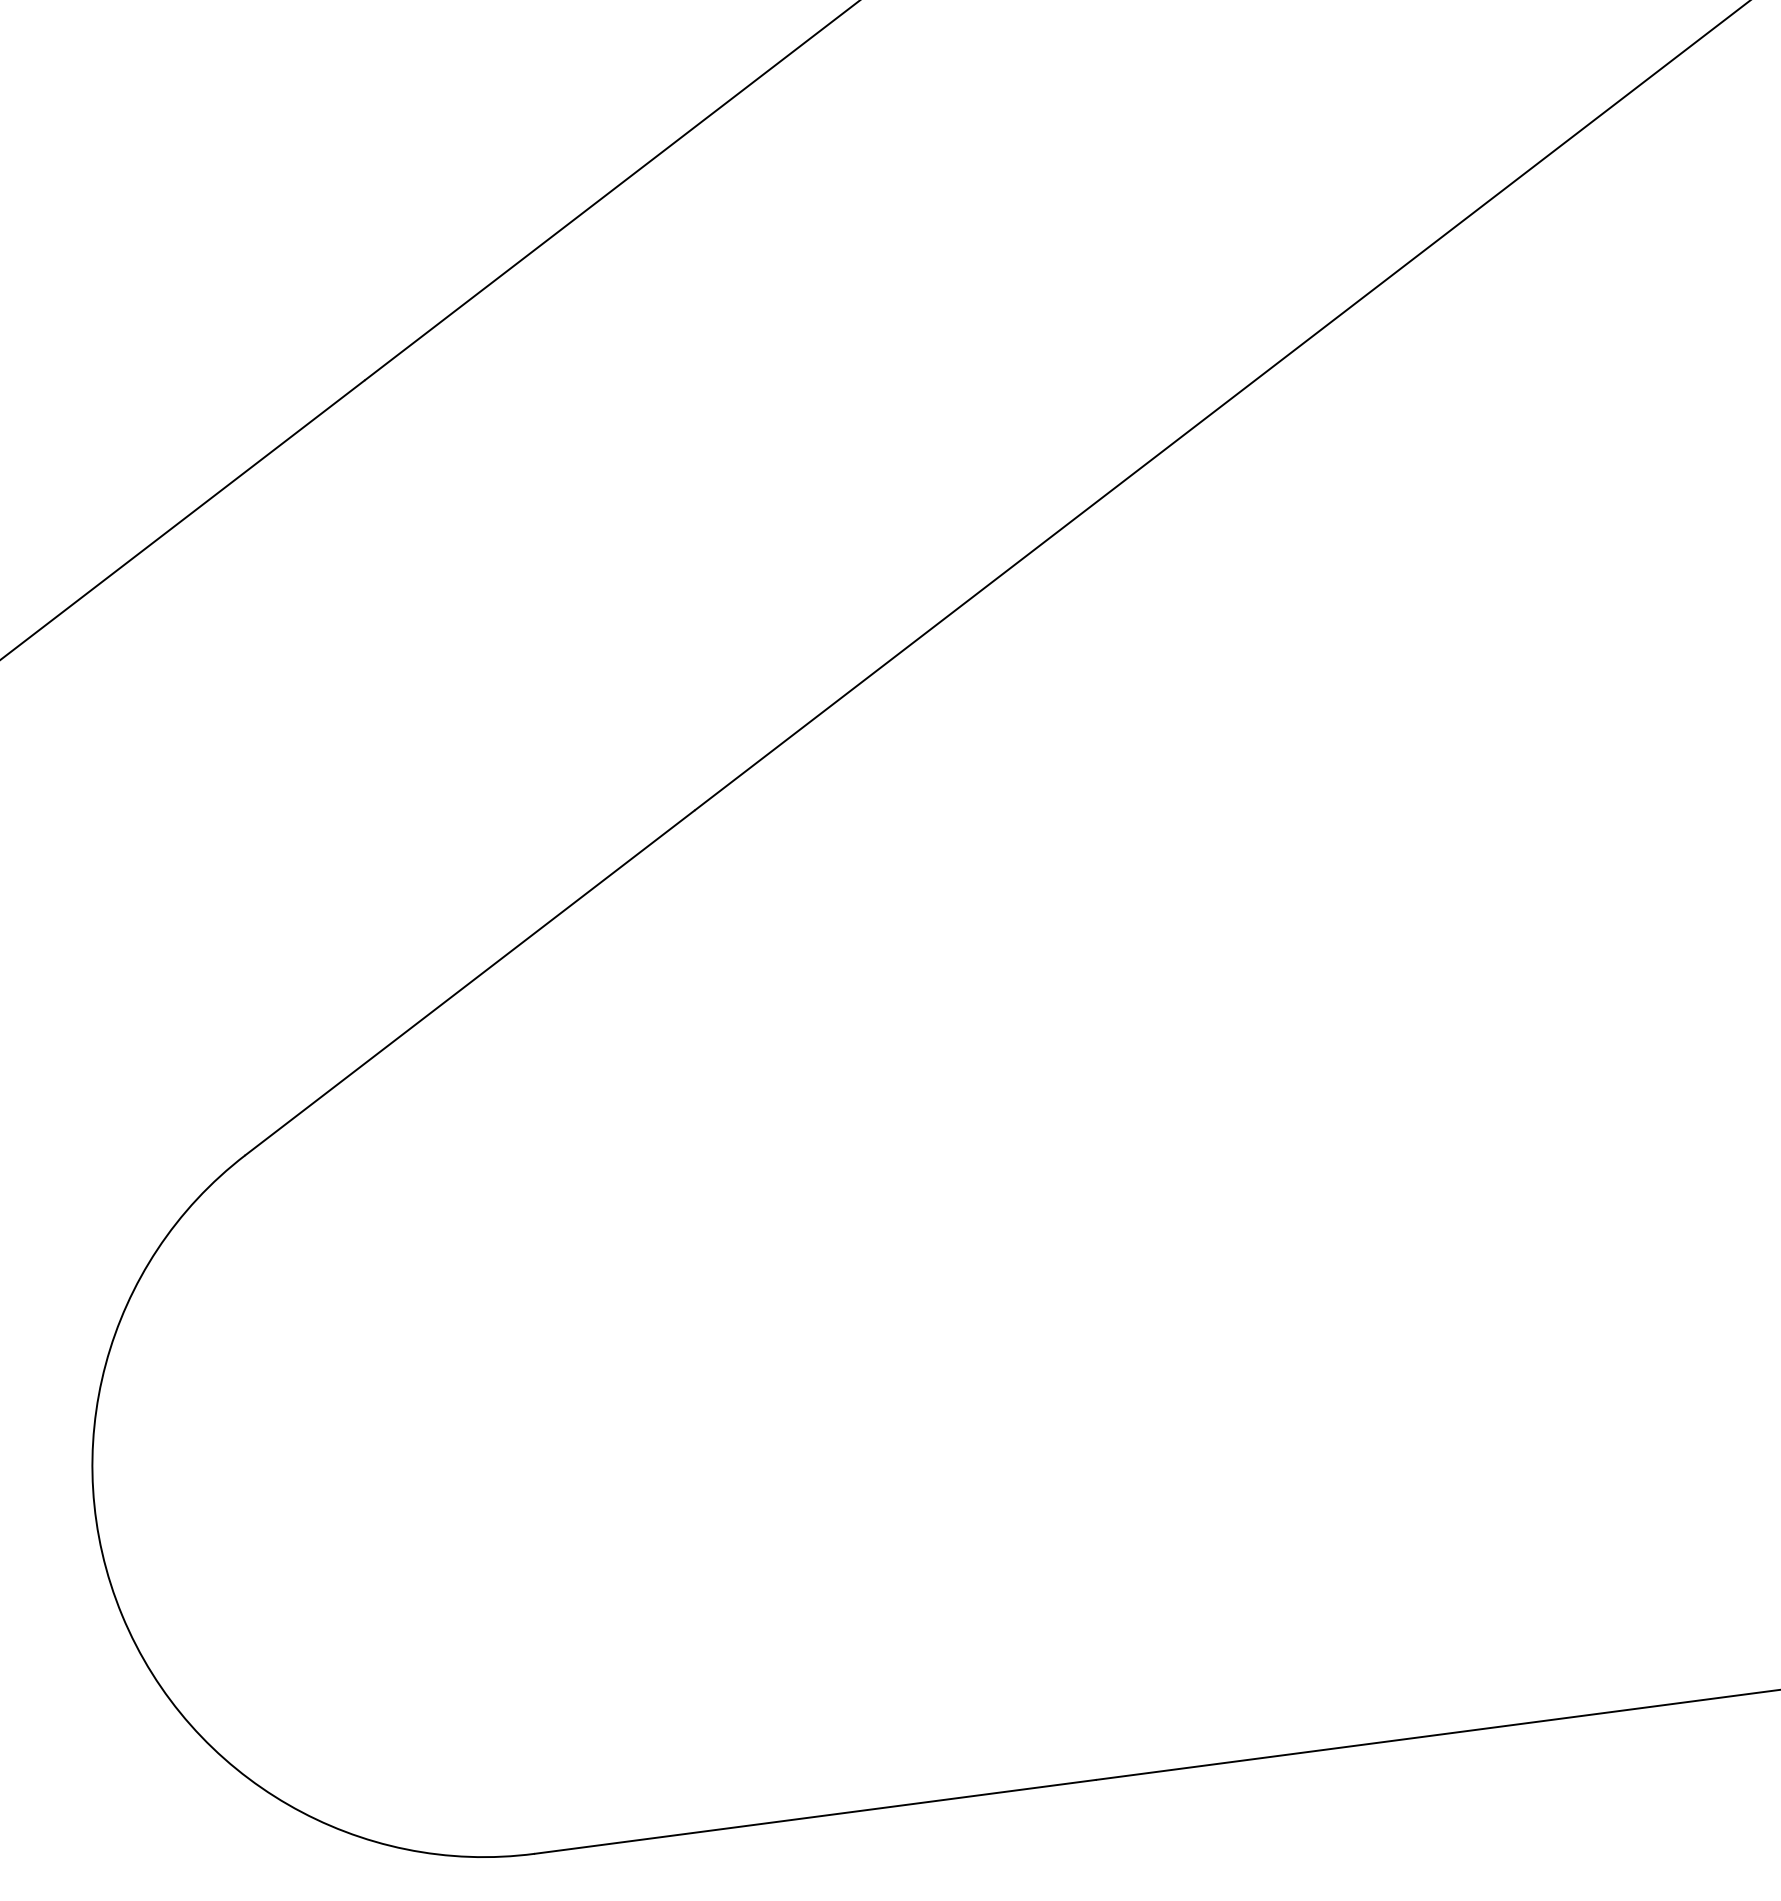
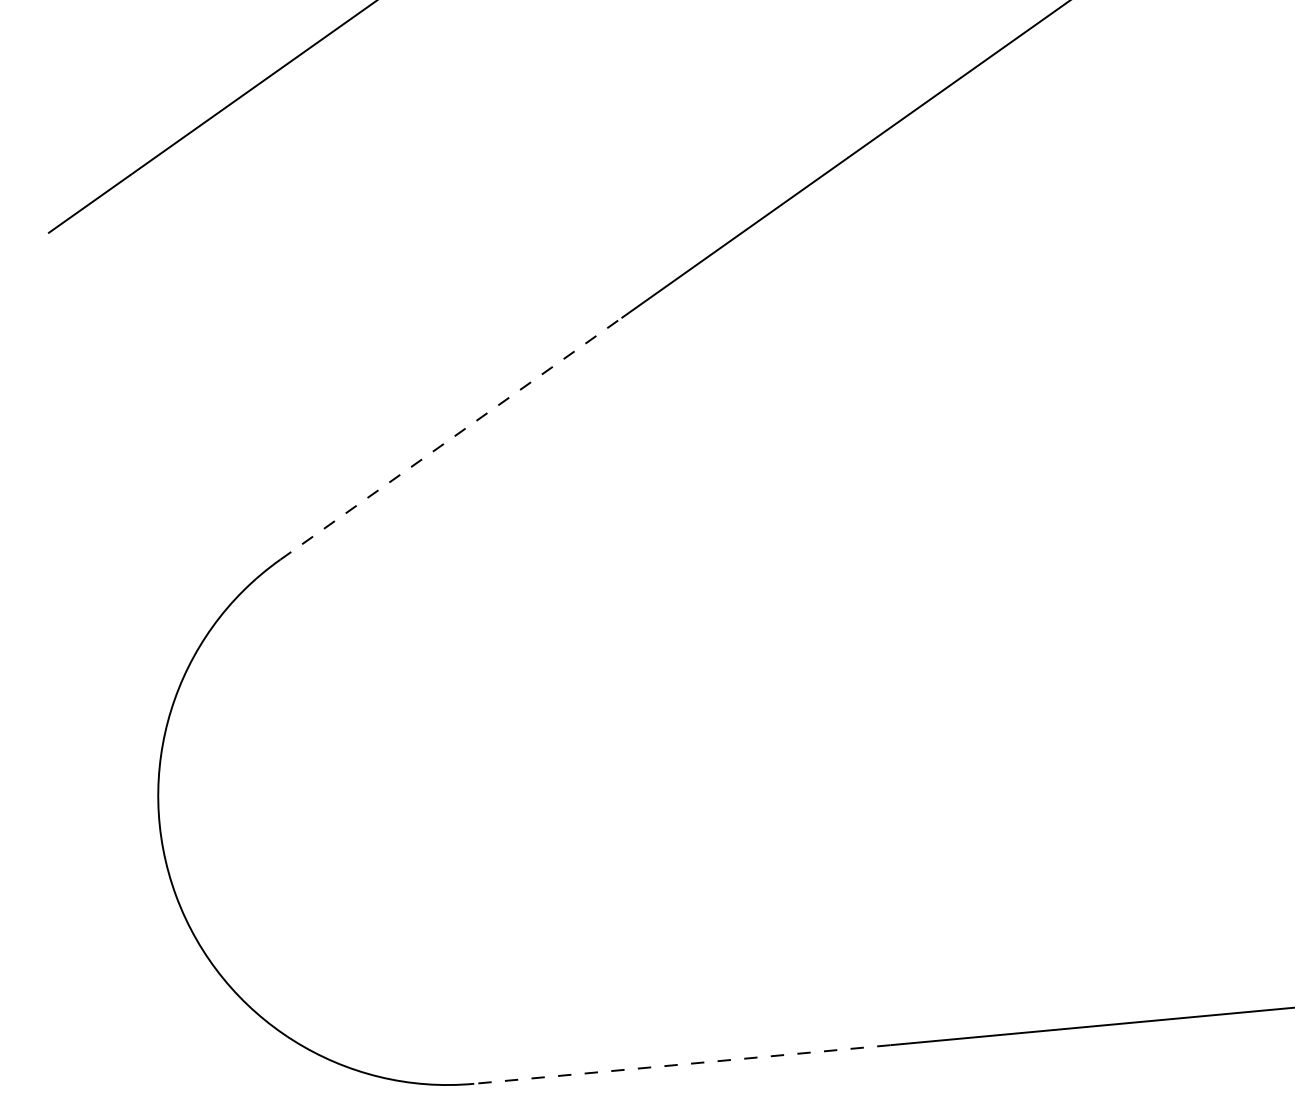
line: (469, 982) -> (450, 438), solid -> dashed
line: (815, 1816) -> (682, 1064), solid -> dashed

